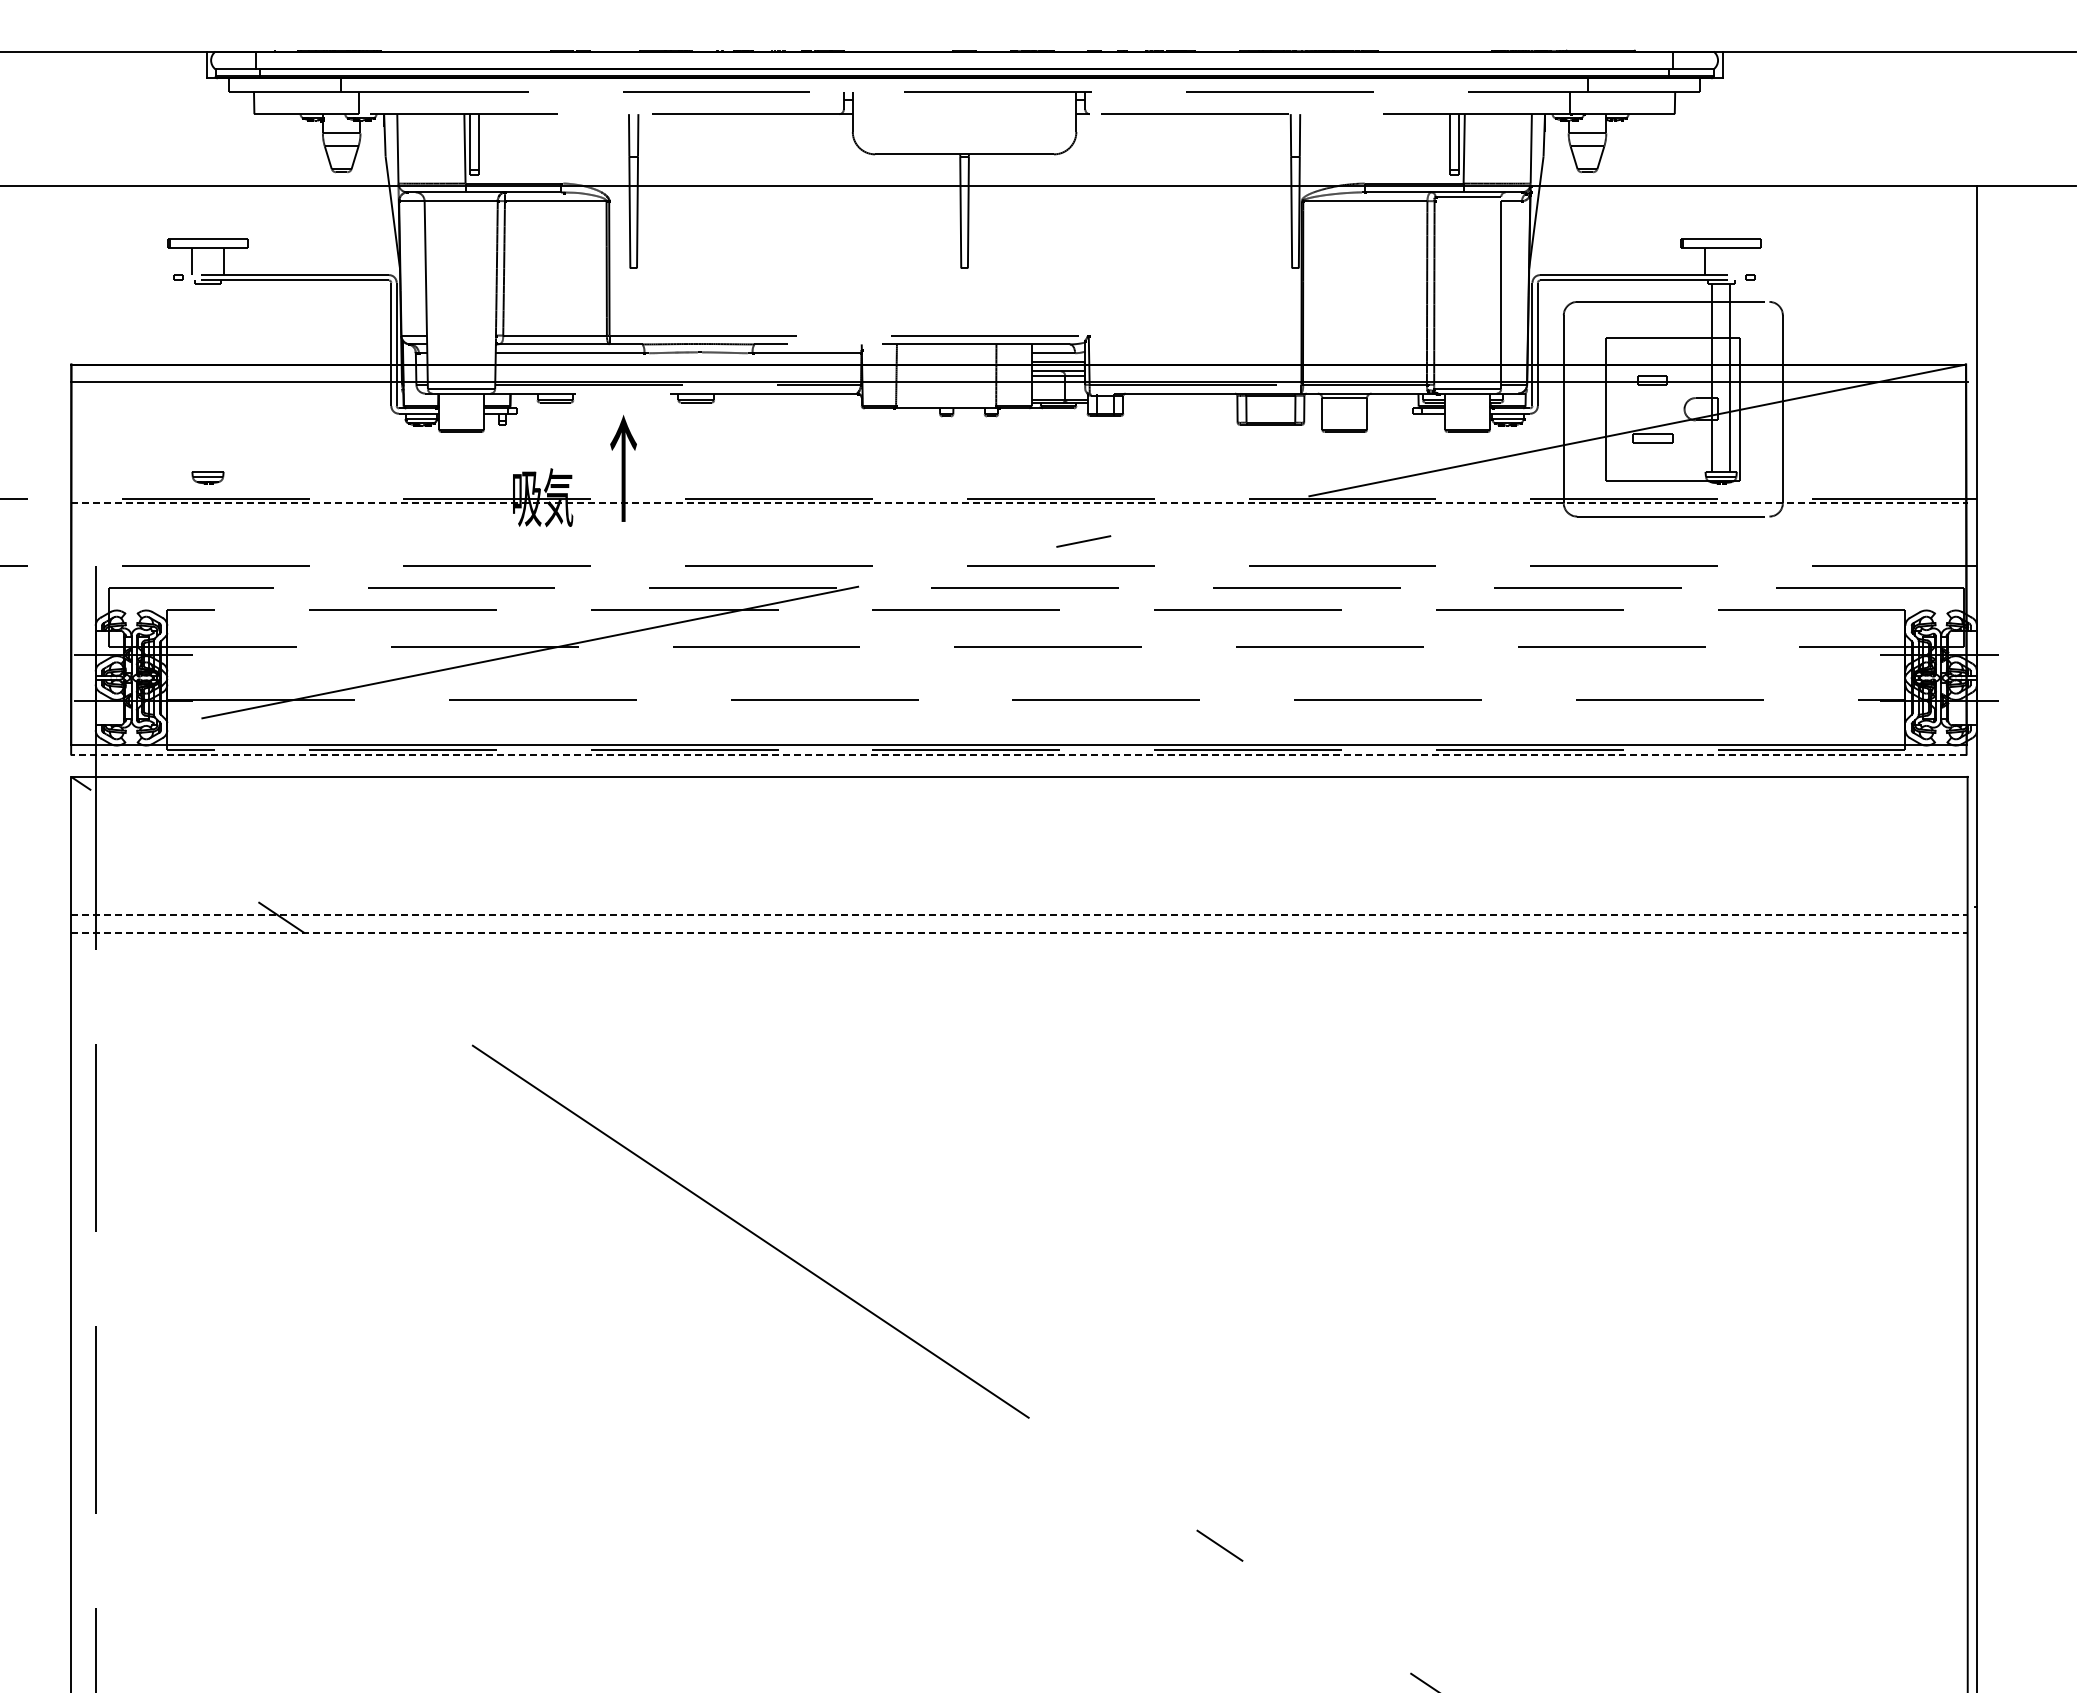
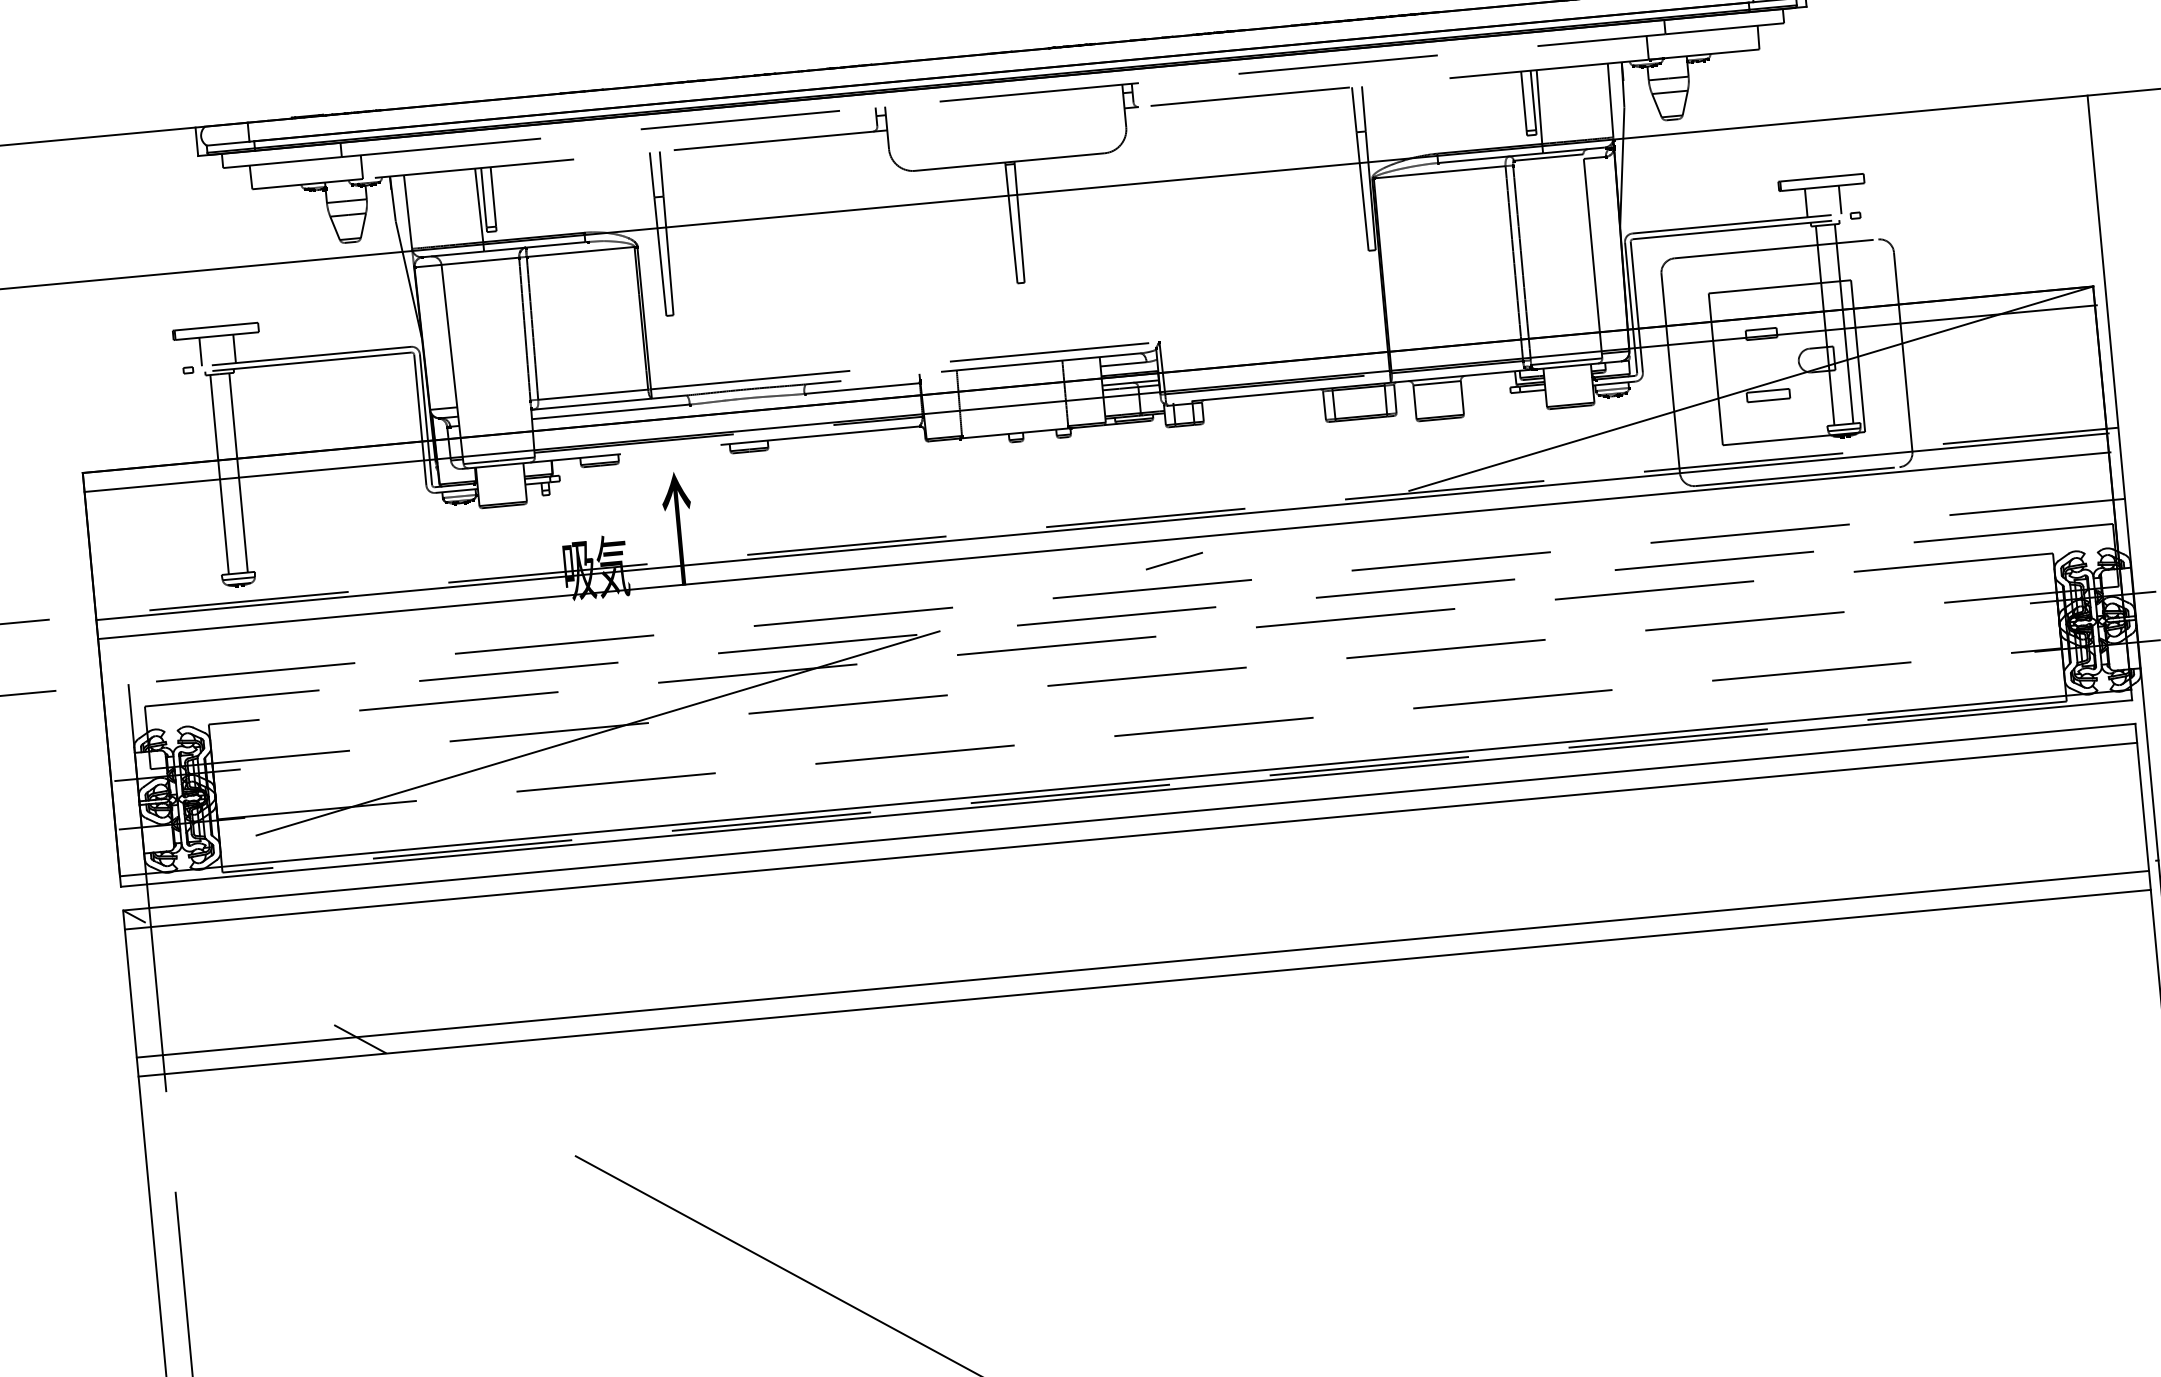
line: (1737, 261) -> (1840, 199), added
line: (199, 377) -> (220, 474), added
line: (216, 377) -> (238, 472), added
line: (1020, 503) -> (1103, 527), dashed -> solid
line: (1019, 521) -> (1104, 546), added
line: (1018, 754) -> (1126, 793), dashed -> solid
line: (1019, 794) -> (1131, 835), added
line: (1019, 915) -> (1143, 964), dashed -> solid
line: (1019, 933) -> (1144, 983), dashed -> solid

